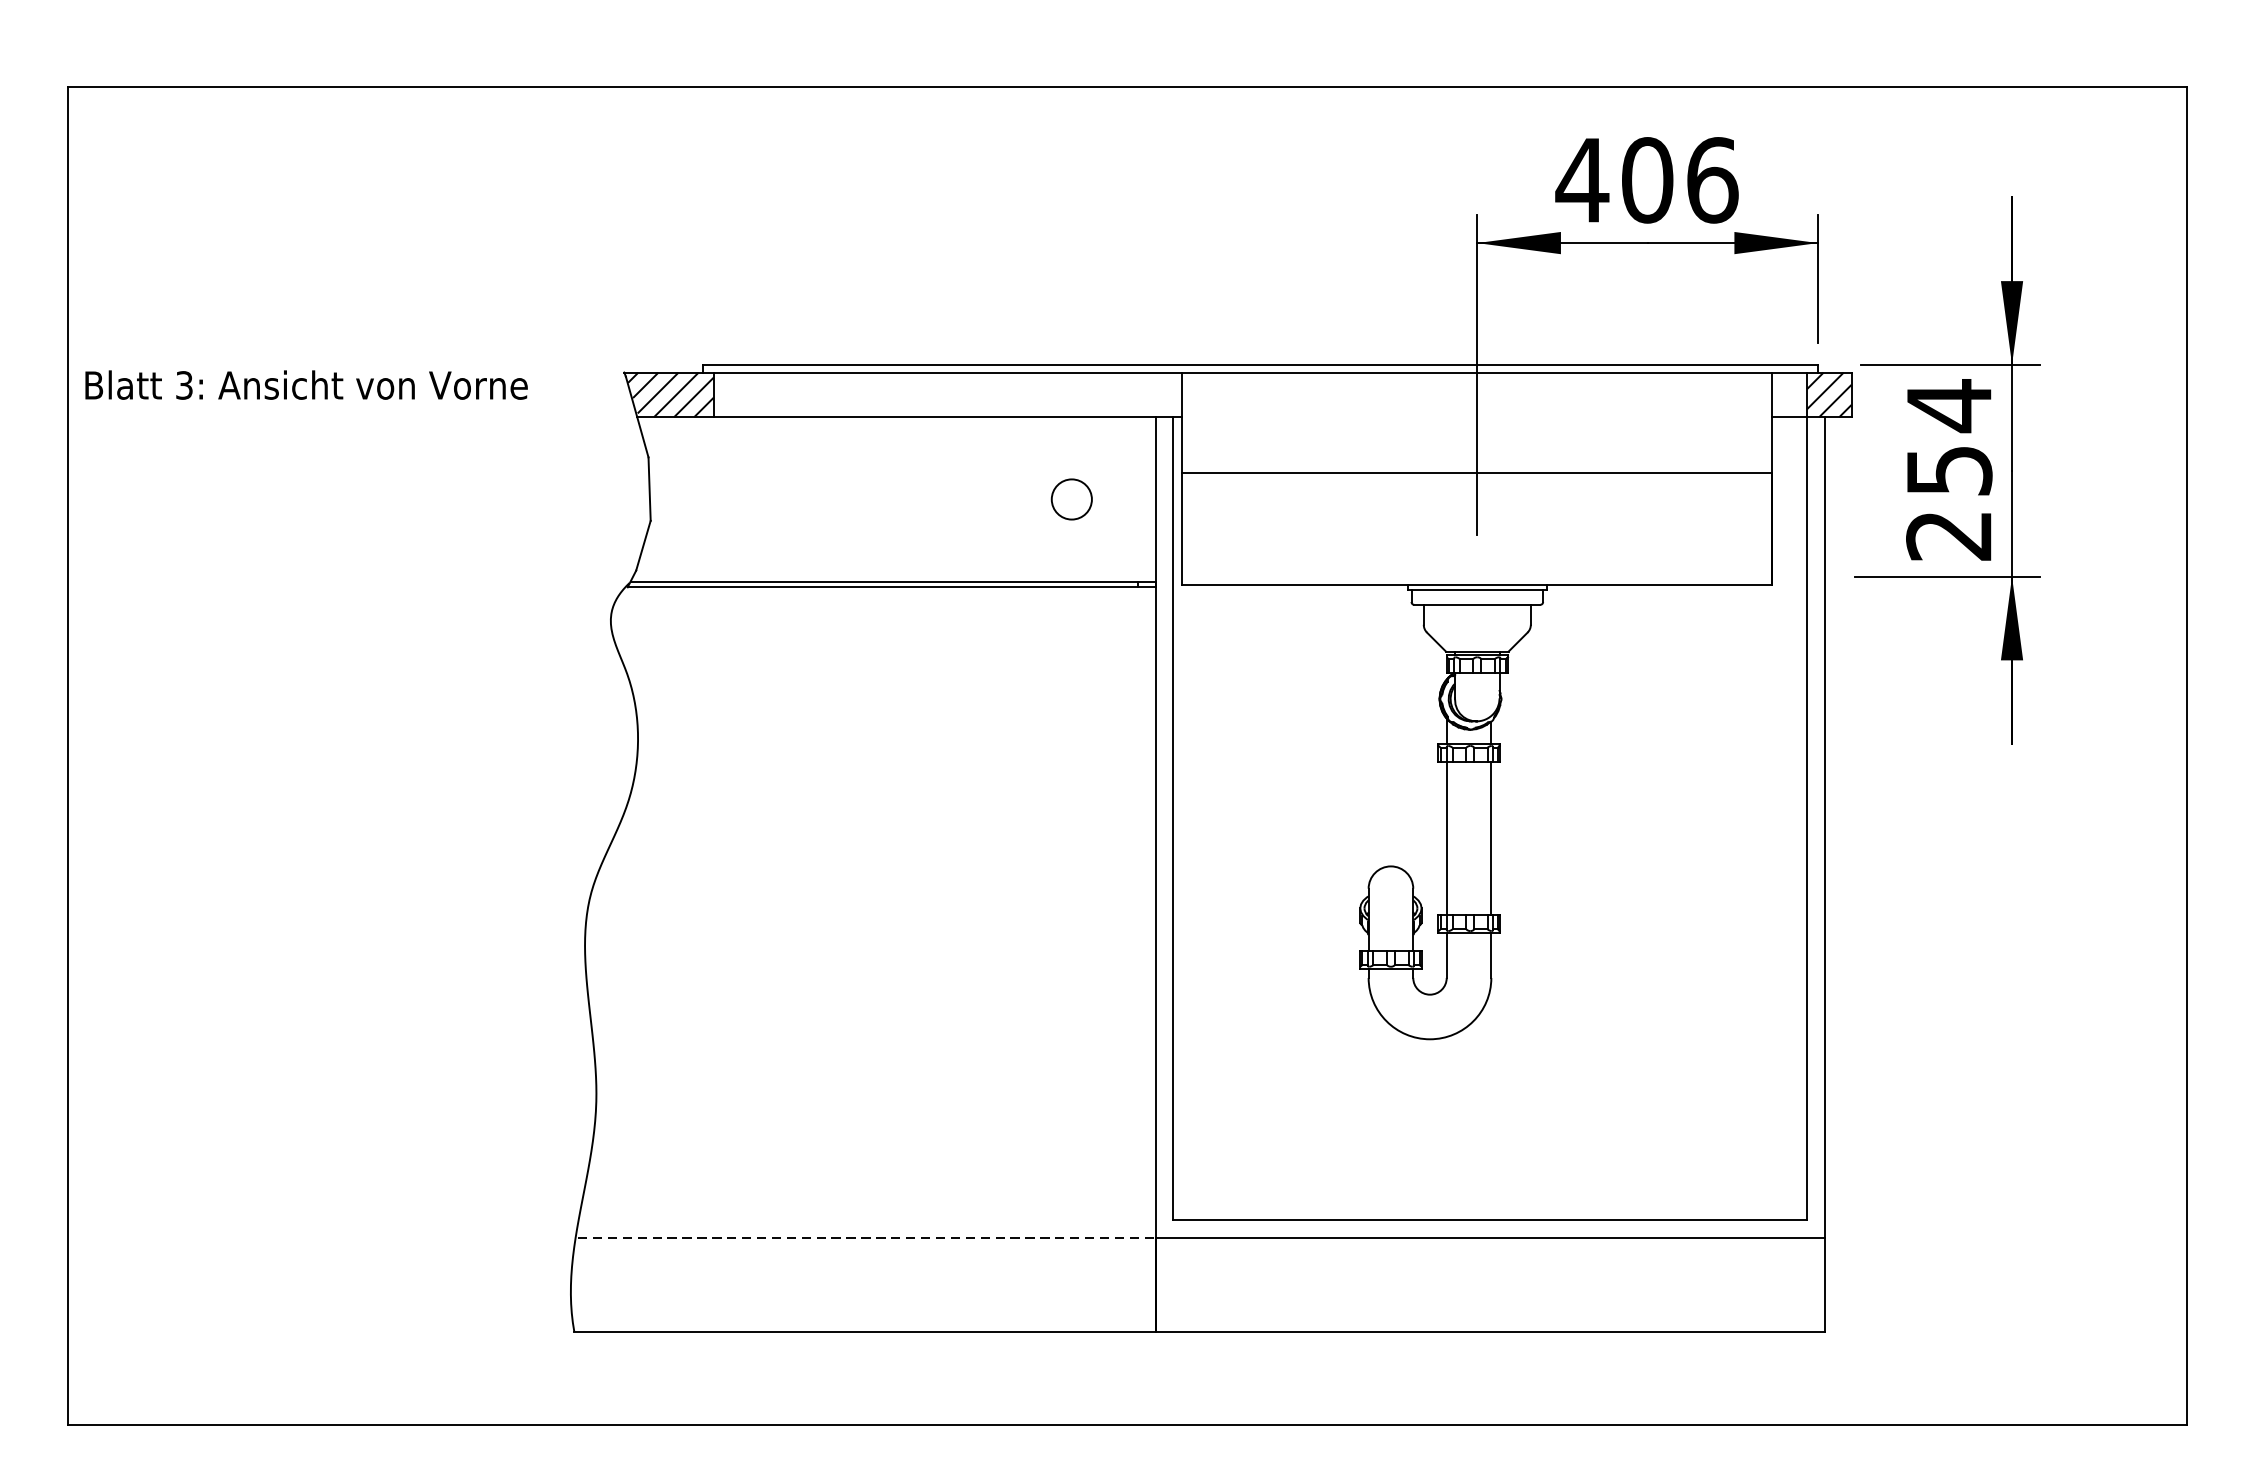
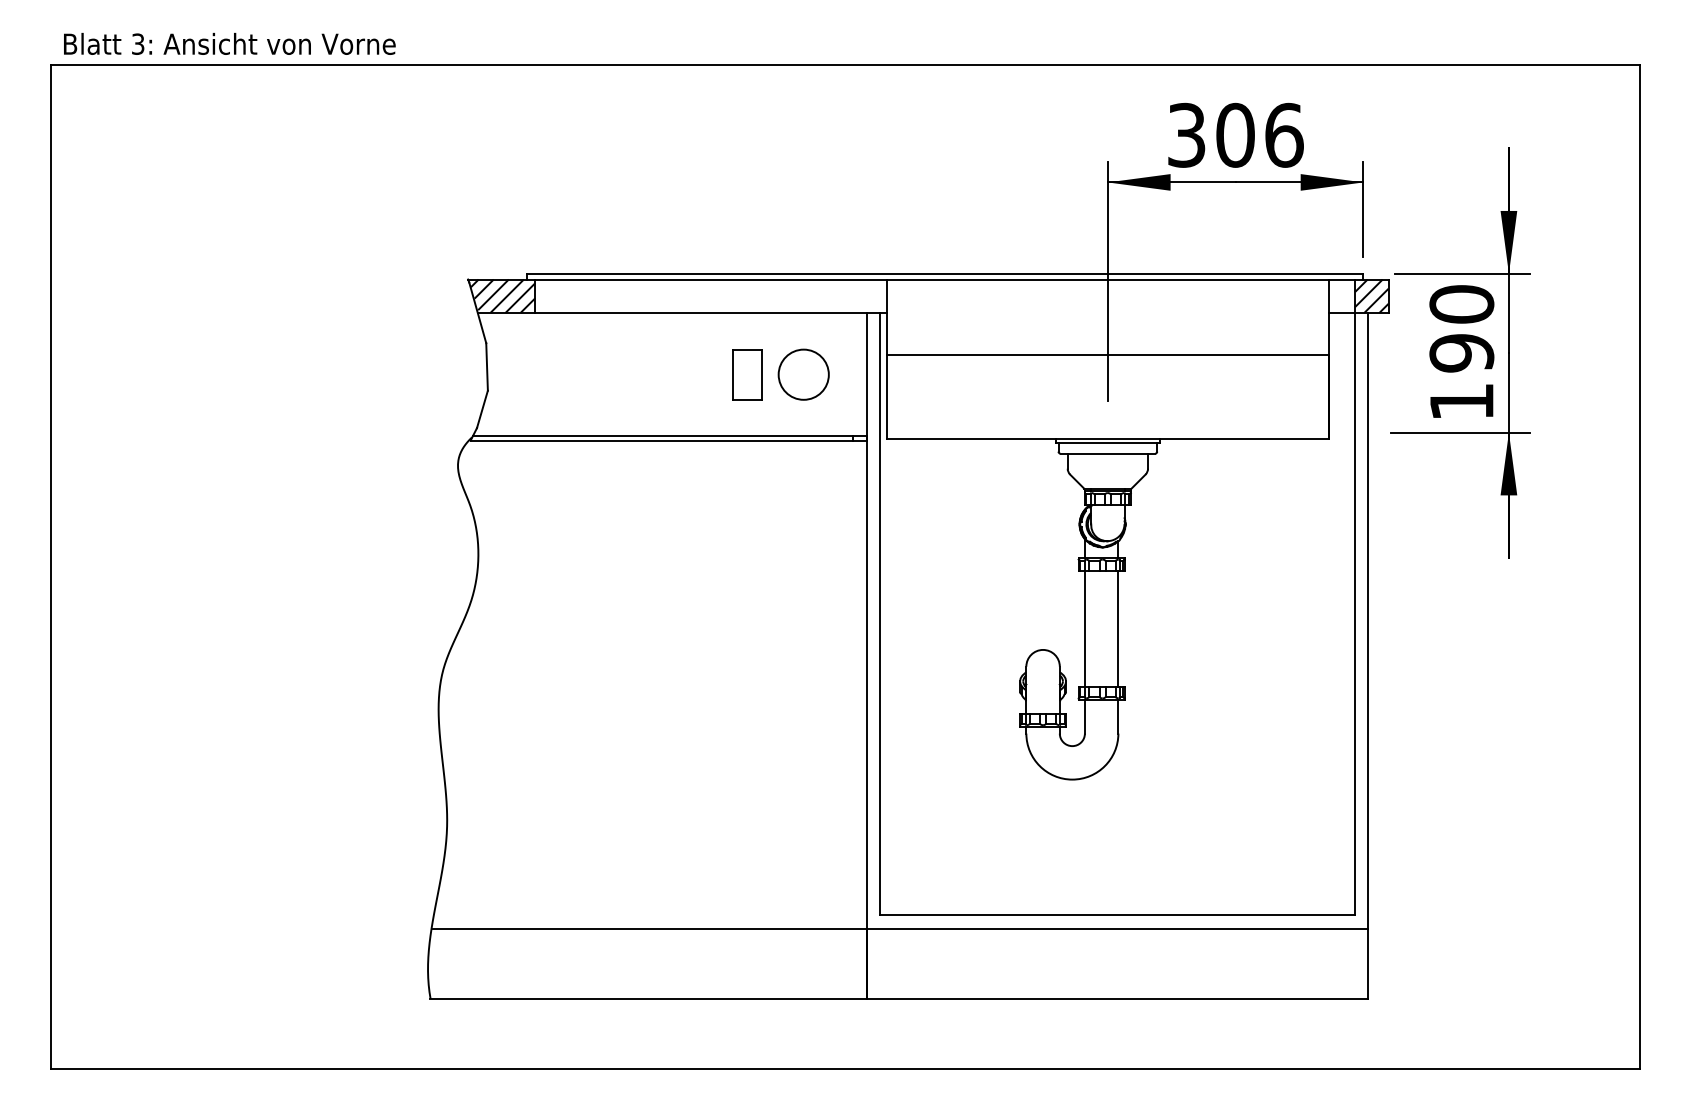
text: (1582, 179) -> (1186, 134), 406 -> 306
text: (306, 384) -> (229, 43), moved
text: (1948, 469) -> (1461, 352), 254 -> 190
part: (996, 499) -> (747, 374), added
circle: (1071, 499) -> (803, 374), size x1.67
line: (866, 1237) -> (649, 928), dashed -> solid

